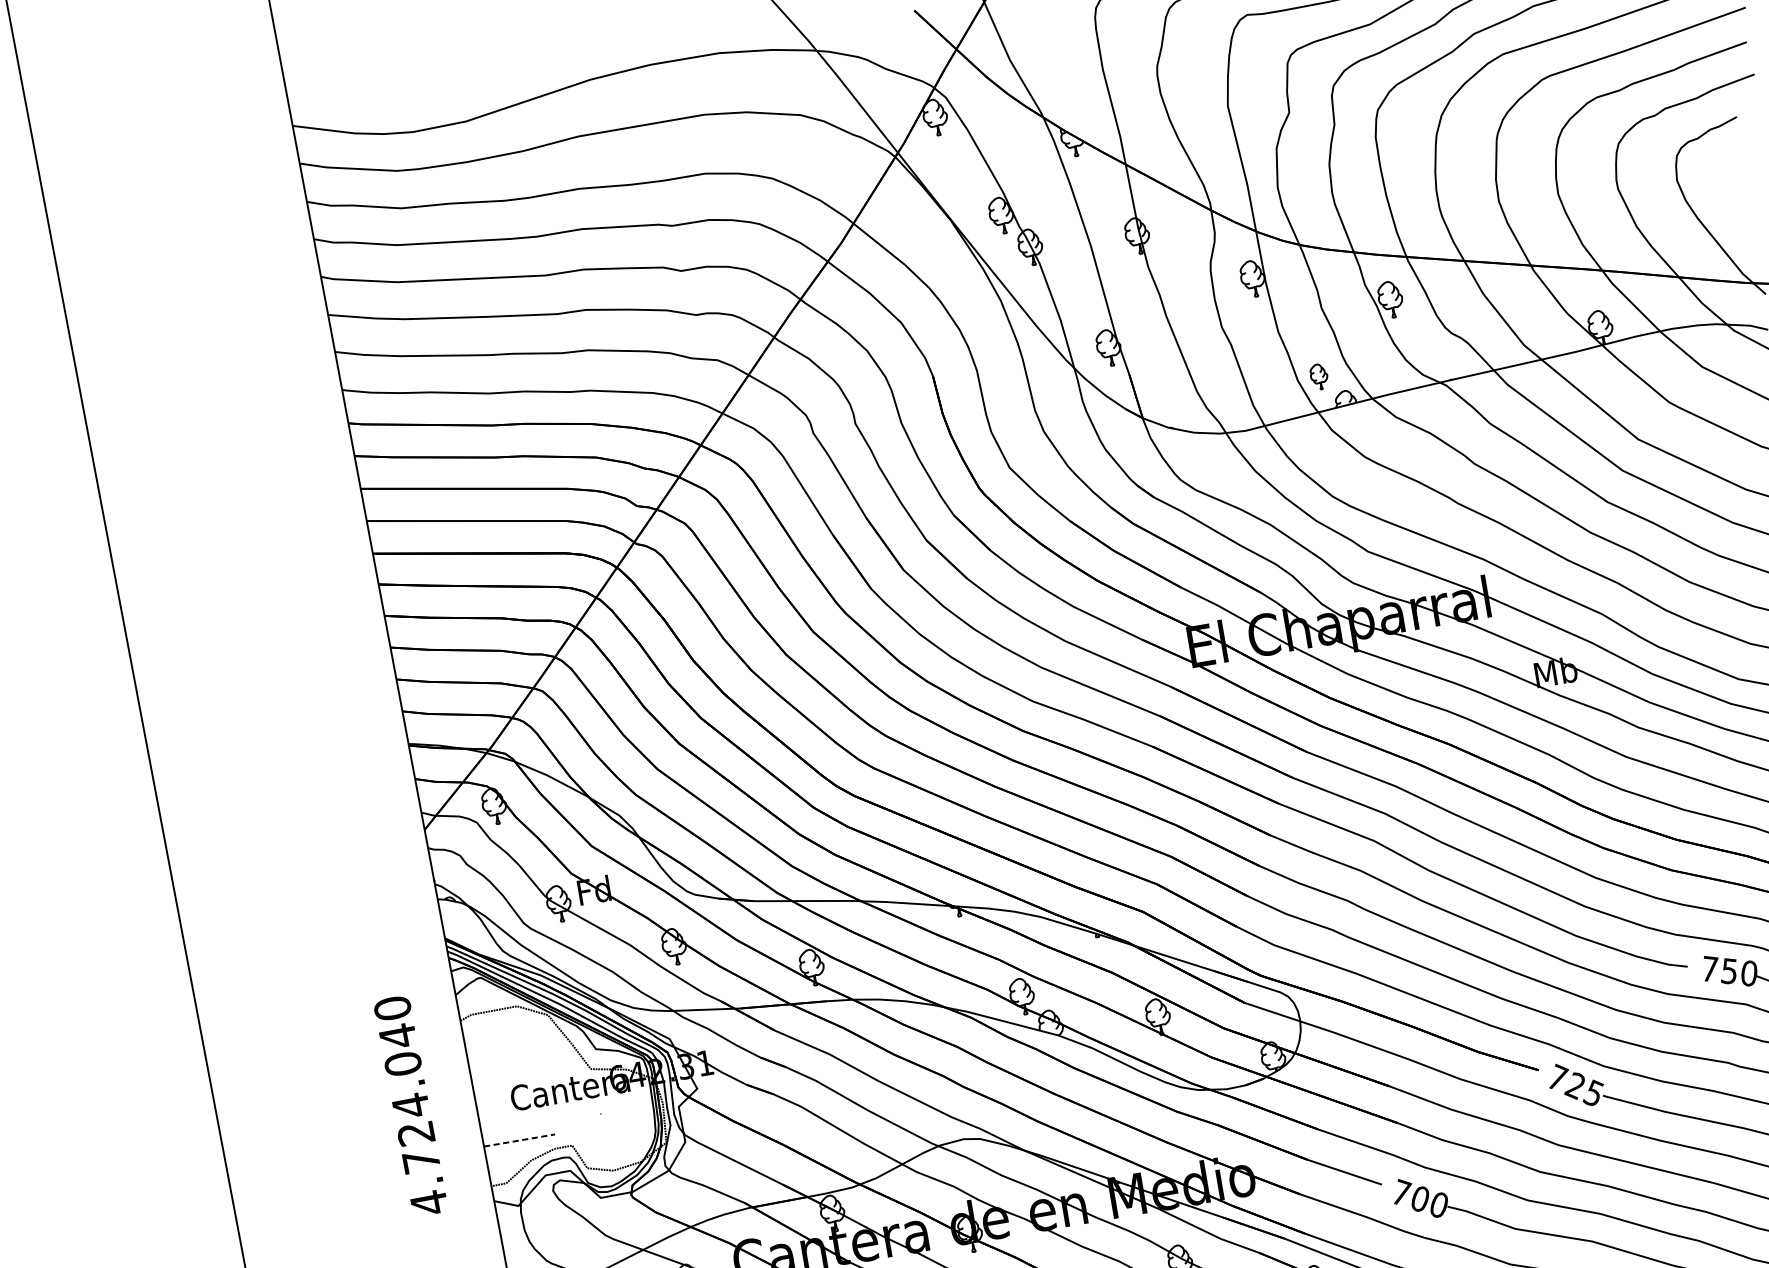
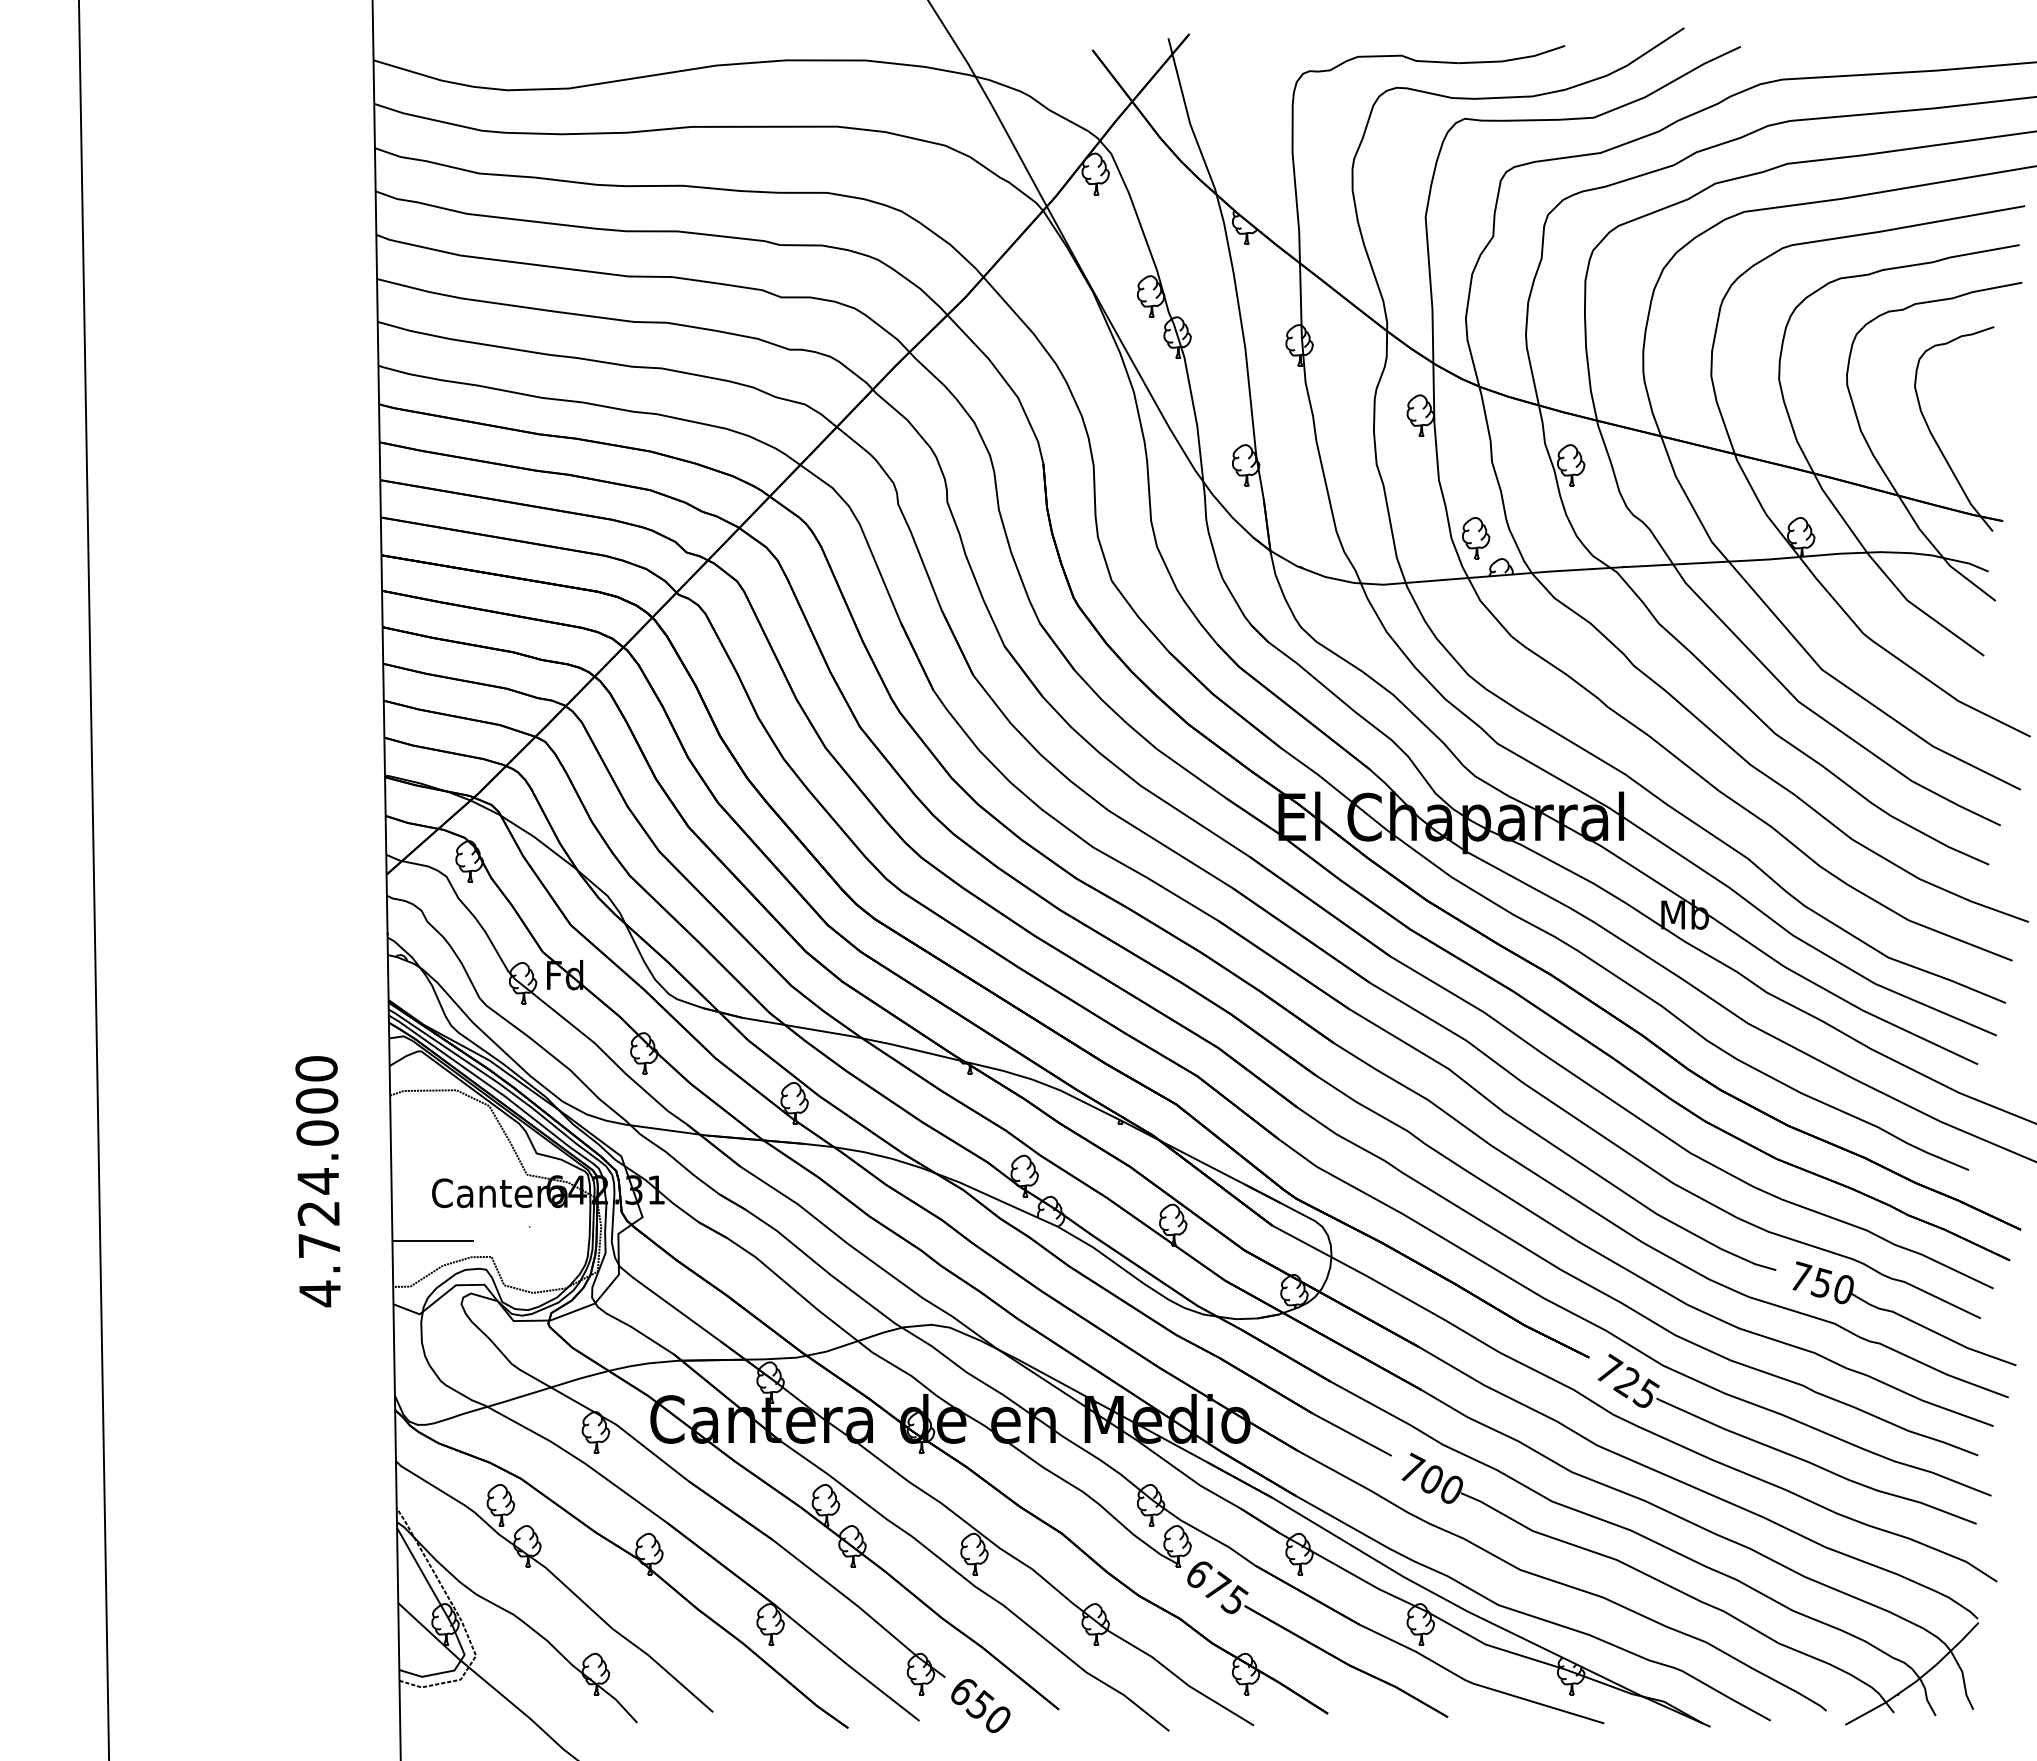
part: (1319, 376) -> (1476, 538), size x1.43
text: (397, 1035) -> (316, 1100), 4.724.040 -> 4.724.000
line: (519, 1140) -> (433, 1241), dashed -> solid

